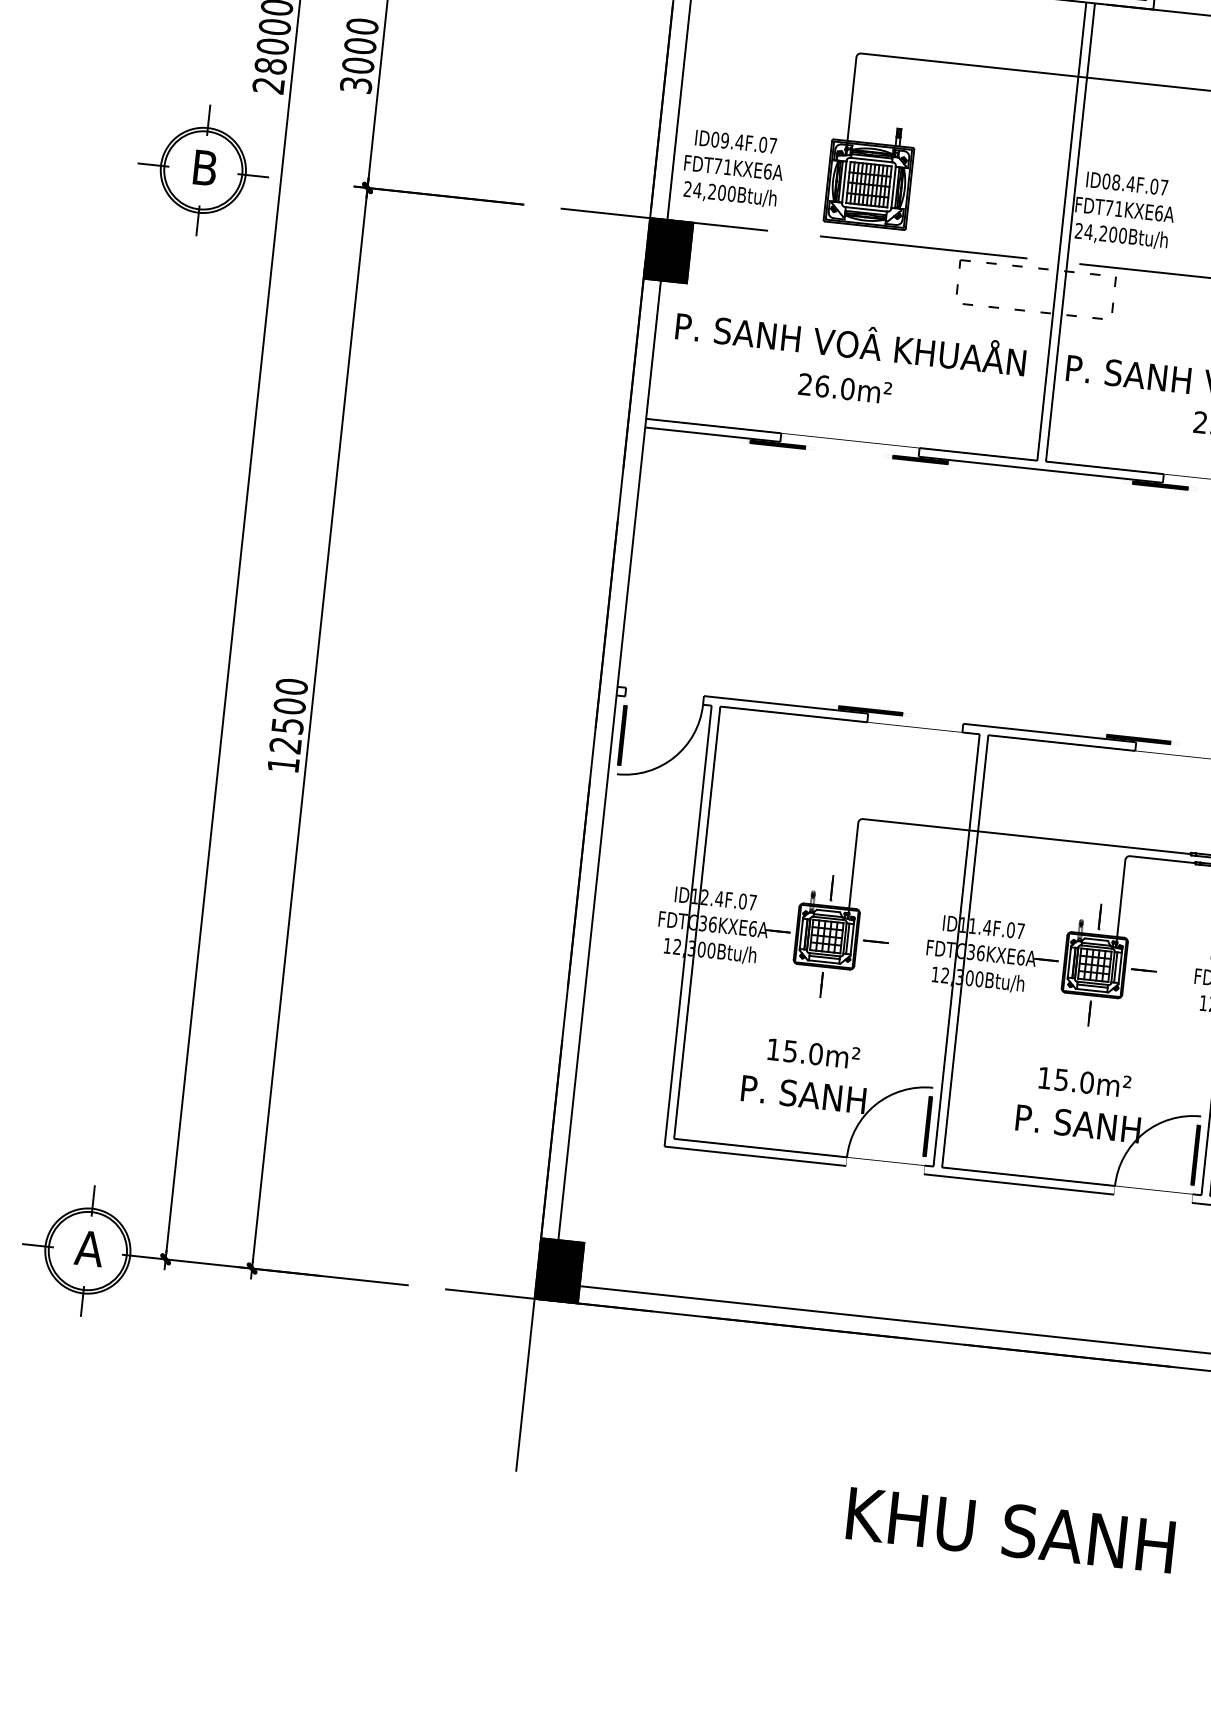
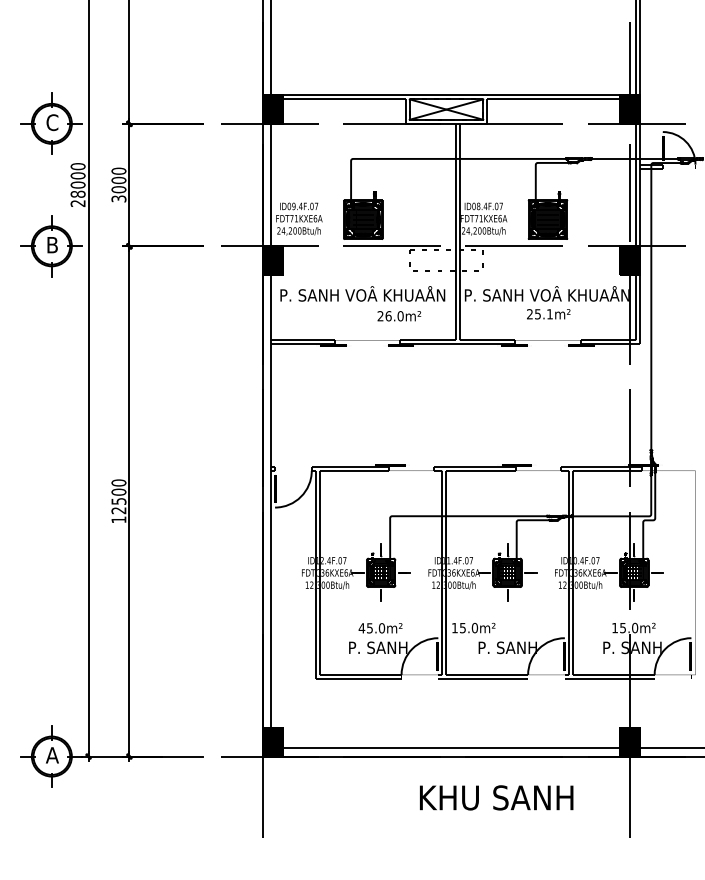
text: (845, 389) -> (399, 316), moved
text: (772, 1049) -> (361, 628), 15.0m² -> 45.0m²
text: (1084, 1081) -> (473, 627), moved
text: (1010, 1529) -> (496, 797), moved

